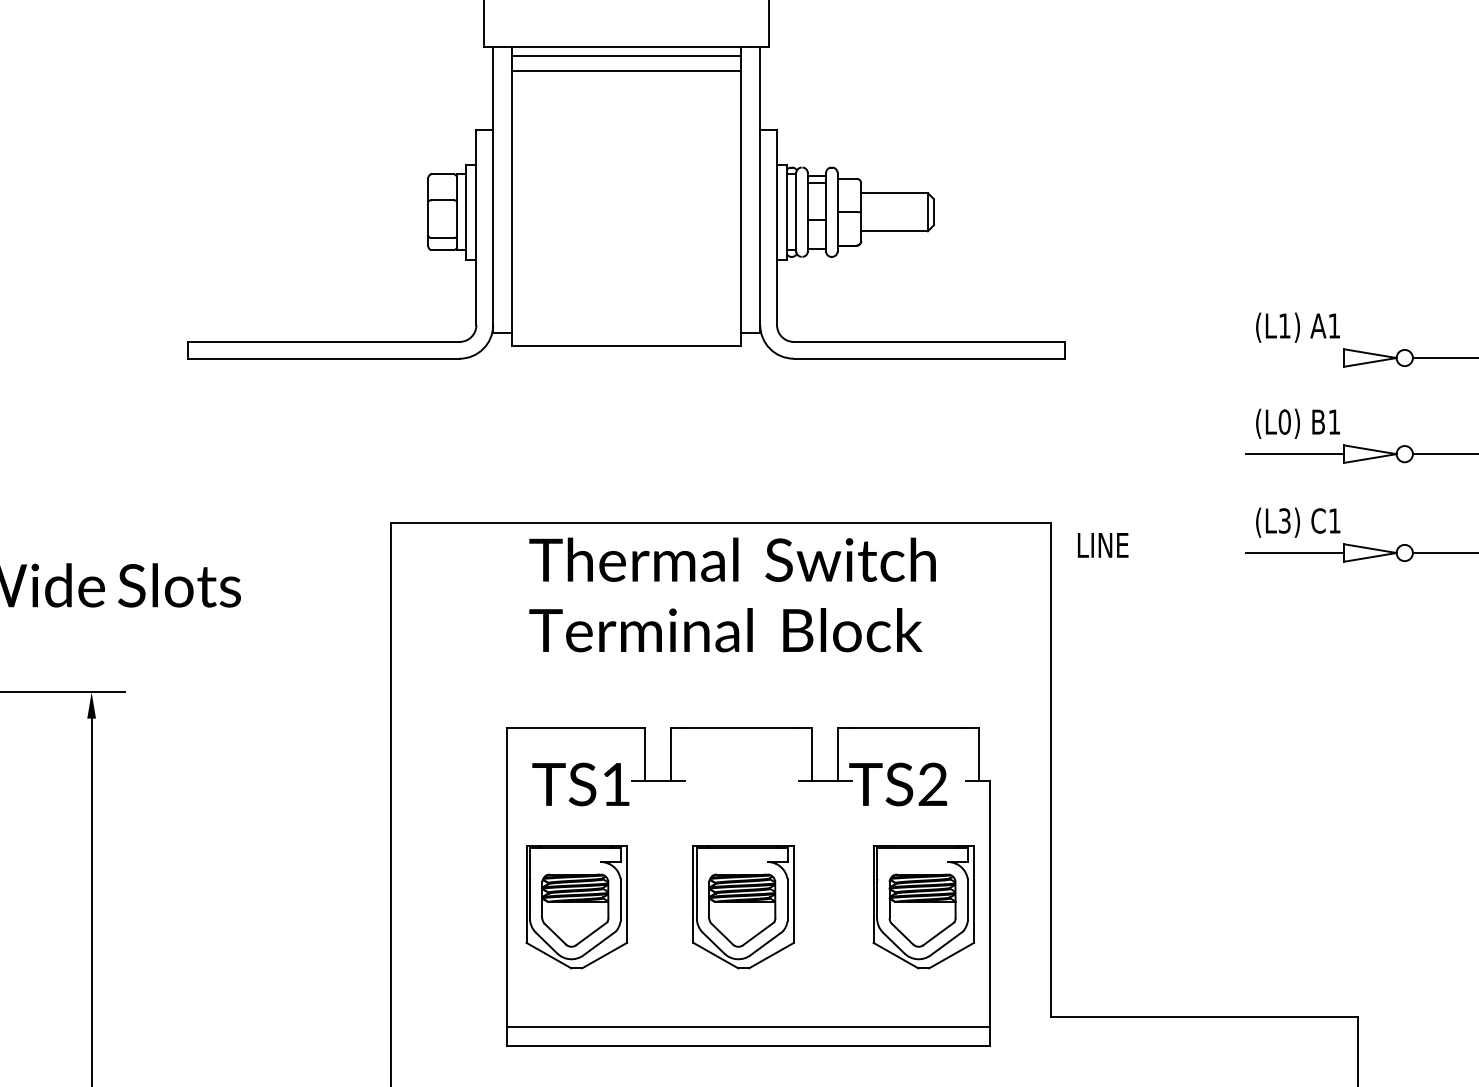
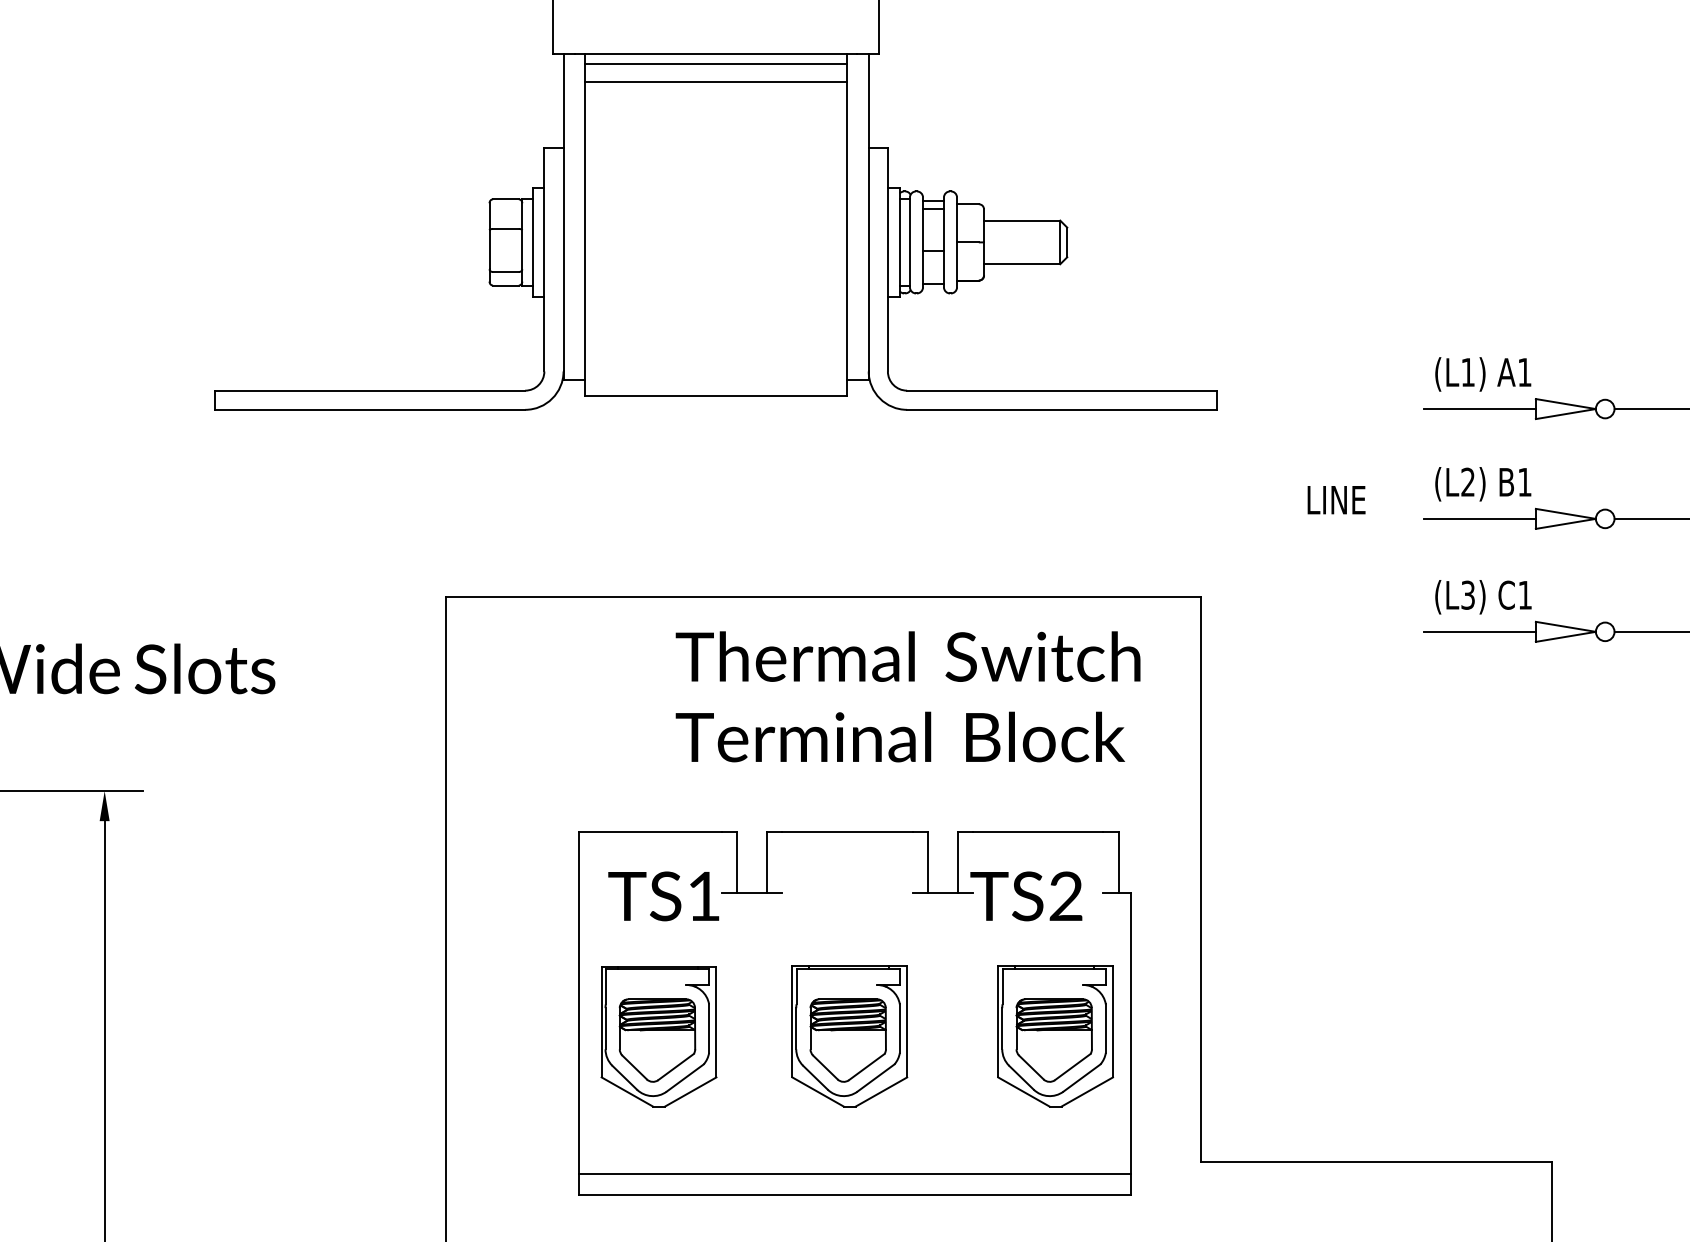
line: (1294, 358) -> (1479, 409), added
text: (1285, 421) -> (1468, 481), (L0) -> (L2)
text: (1103, 545) -> (1336, 500), moved
text: (732, 594) -> (907, 696), moved

